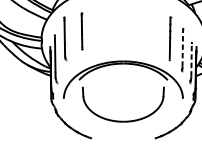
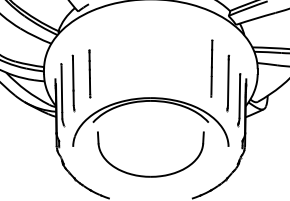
line: (81, 31) -> (89, 73), moved
line: (64, 38) -> (73, 83), moved
line: (182, 49) -> (228, 82), dashed -> solid
line: (191, 60) -> (239, 96), dashed -> solid

